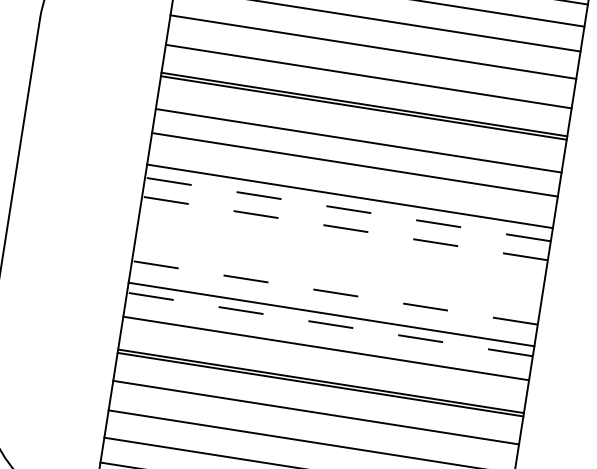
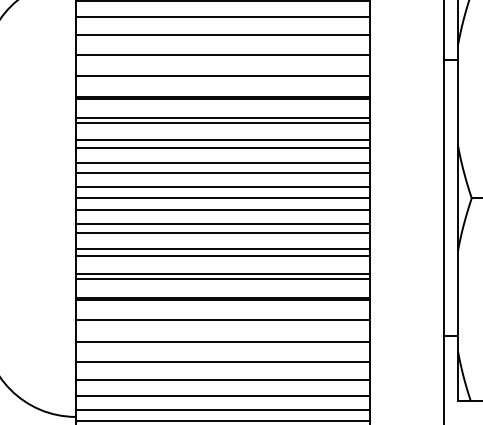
line: (358, 134) -> (222, 118), added
line: (352, 174) -> (222, 147), added
line: (347, 208) -> (222, 172), dashed -> solid
line: (344, 228) -> (222, 186), dashed -> solid
line: (341, 244) -> (222, 198), added
line: (339, 259) -> (222, 209), added
line: (336, 279) -> (222, 223), added
line: (333, 293) -> (222, 233), dashed -> solid
line: (328, 324) -> (222, 256), dashed -> solid
line: (324, 354) -> (222, 278), added

